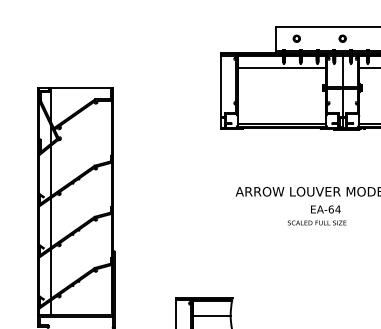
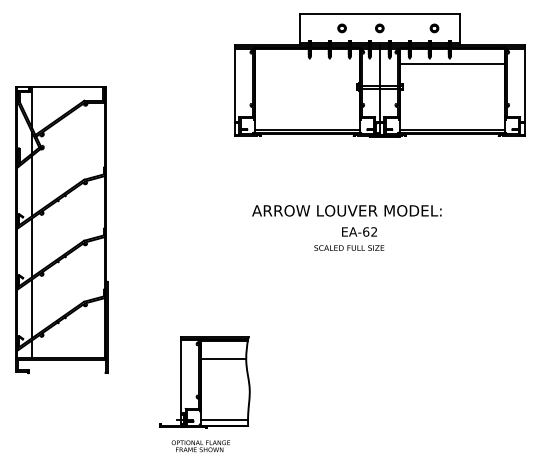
part: (296, 38) -> (341, 28), moved
line: (281, 68) -> (306, 63), removed
text: (338, 209) -> (374, 231), EA-64 -> EA-62

